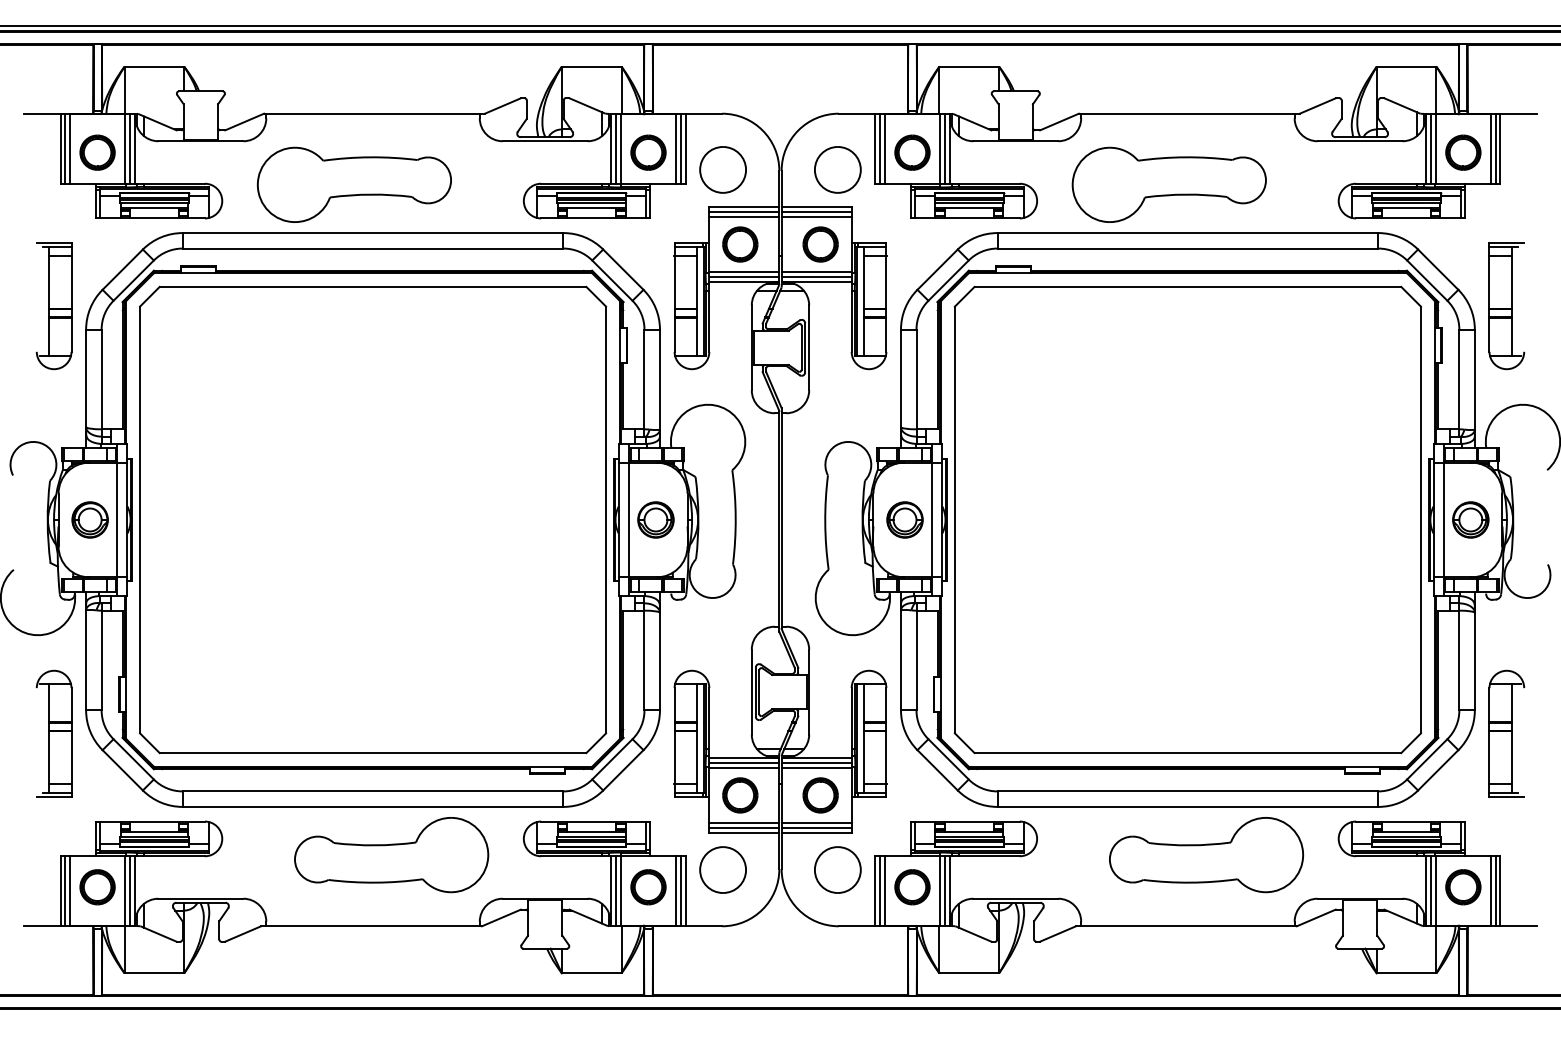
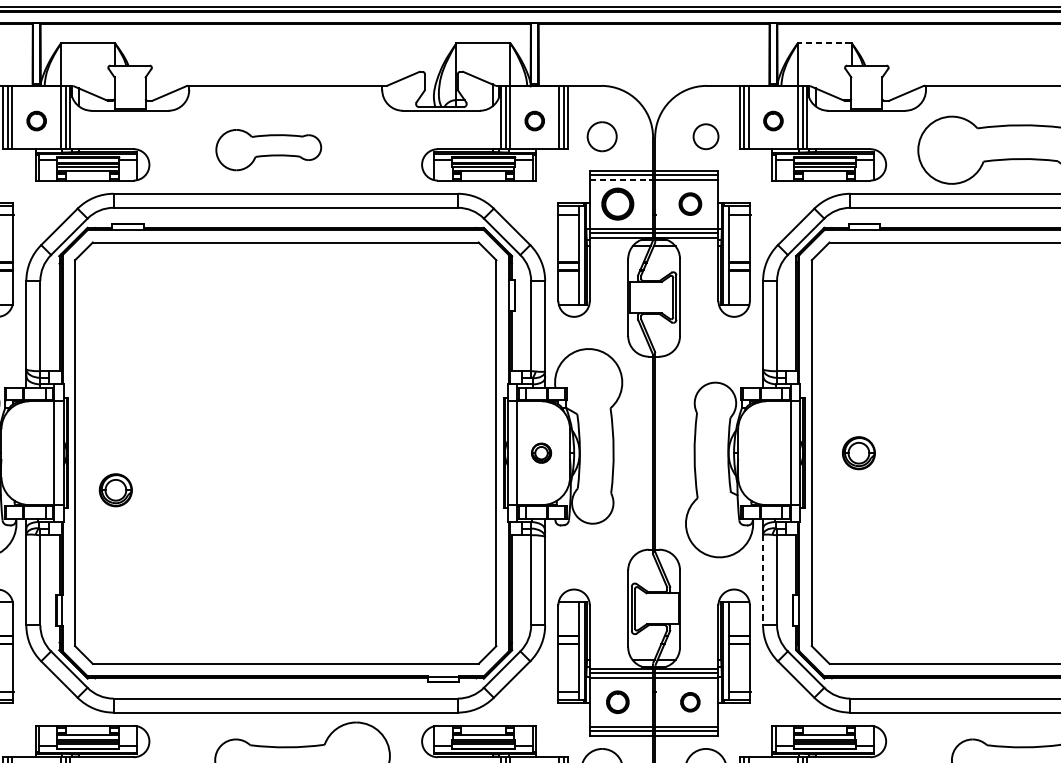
line: (969, 66) -> (825, 43), solid -> dashed
part: (97, 152) -> (36, 120), size x0.6
part: (648, 152) -> (534, 120), size x0.6
part: (912, 152) -> (773, 120), size x0.6
part: (722, 169) -> (601, 136), size x0.7
part: (837, 169) -> (705, 136), size x0.6
part: (353, 184) -> (268, 149), size x0.6
line: (744, 217) -> (621, 179), solid -> dashed
part: (820, 244) -> (690, 204), size x0.7
part: (89, 519) -> (115, 489), moved
part: (655, 519) -> (541, 452), size x0.6
part: (904, 519) -> (858, 452), moved
line: (901, 660) -> (763, 580), solid -> dashed
part: (740, 795) -> (617, 702), size x0.7
part: (820, 795) -> (690, 702), size x0.6

